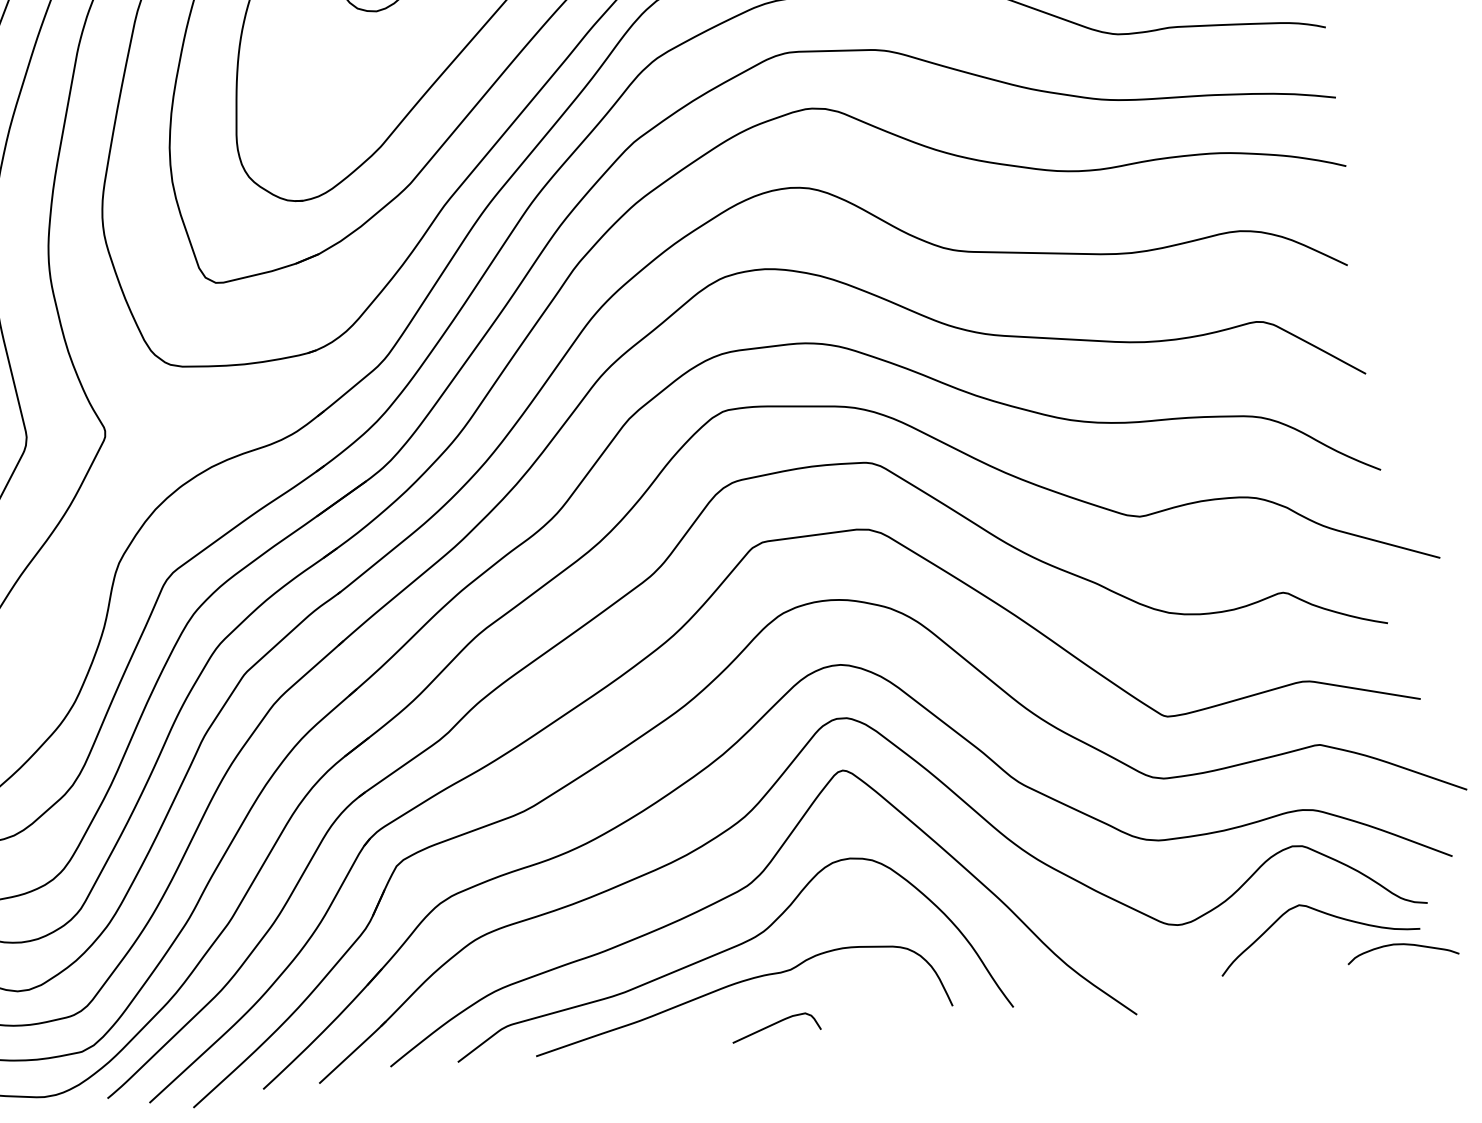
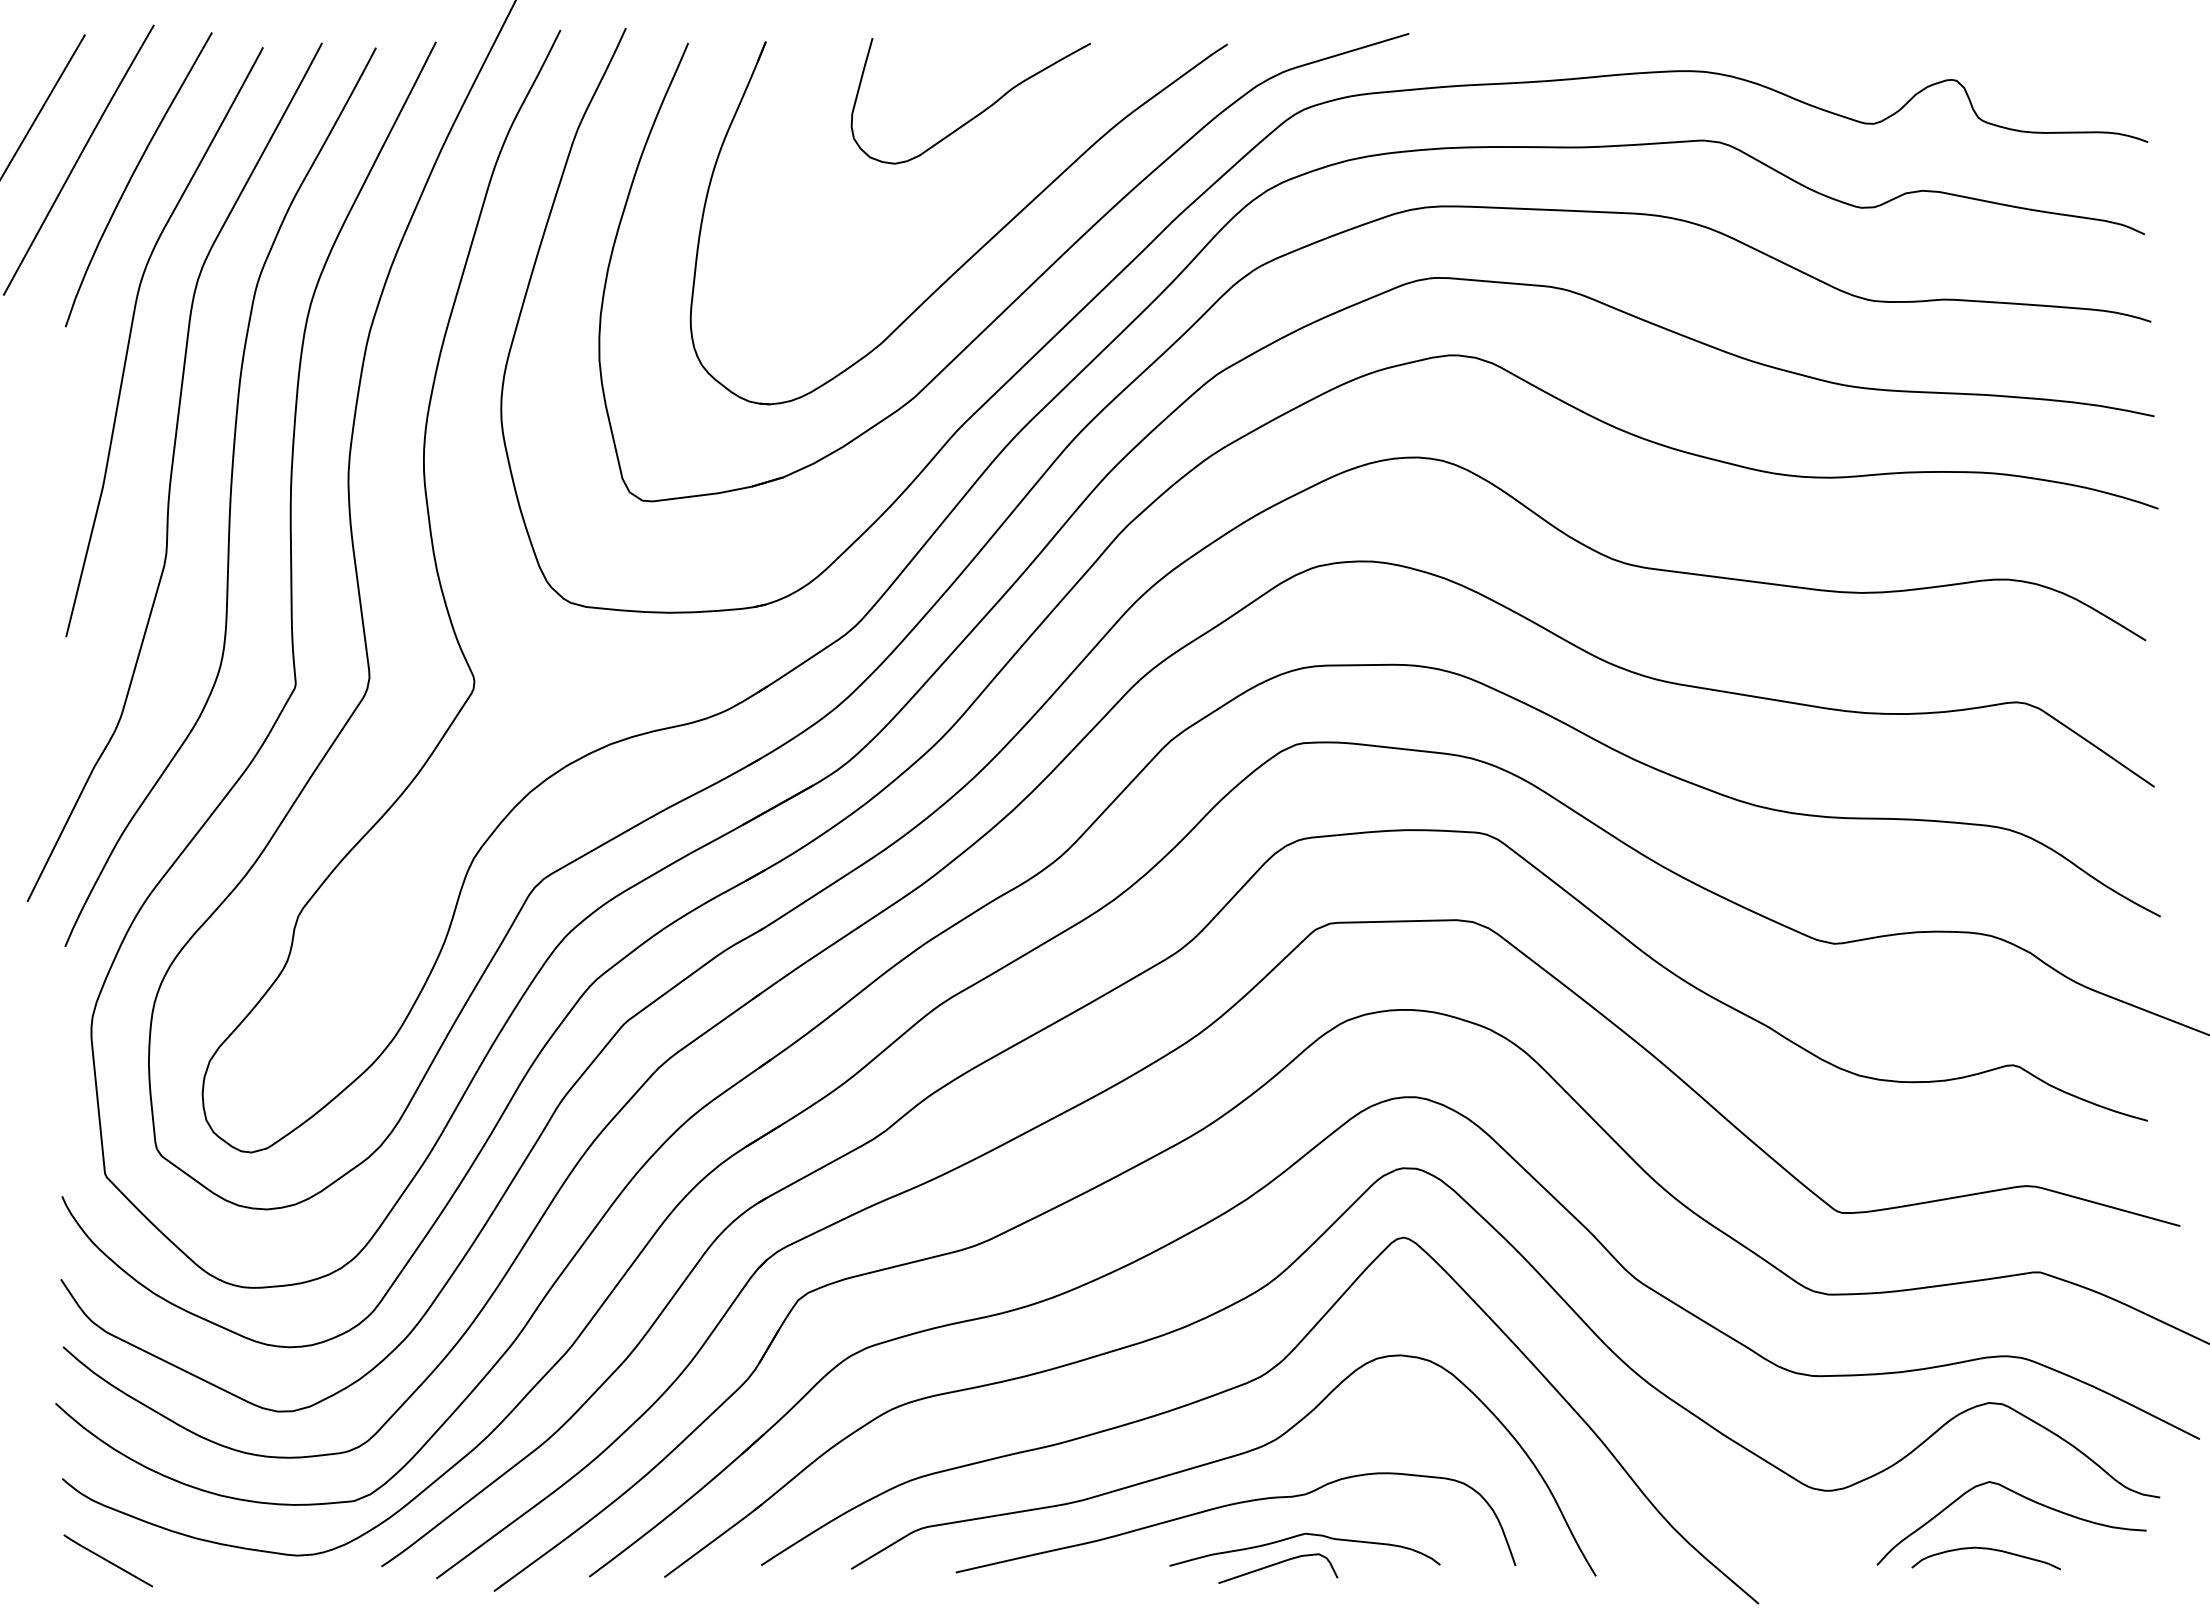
curve: (1401, 945) -> (1985, 1549), moved
curve: (789, 1001) -> (1299, 1536), added

